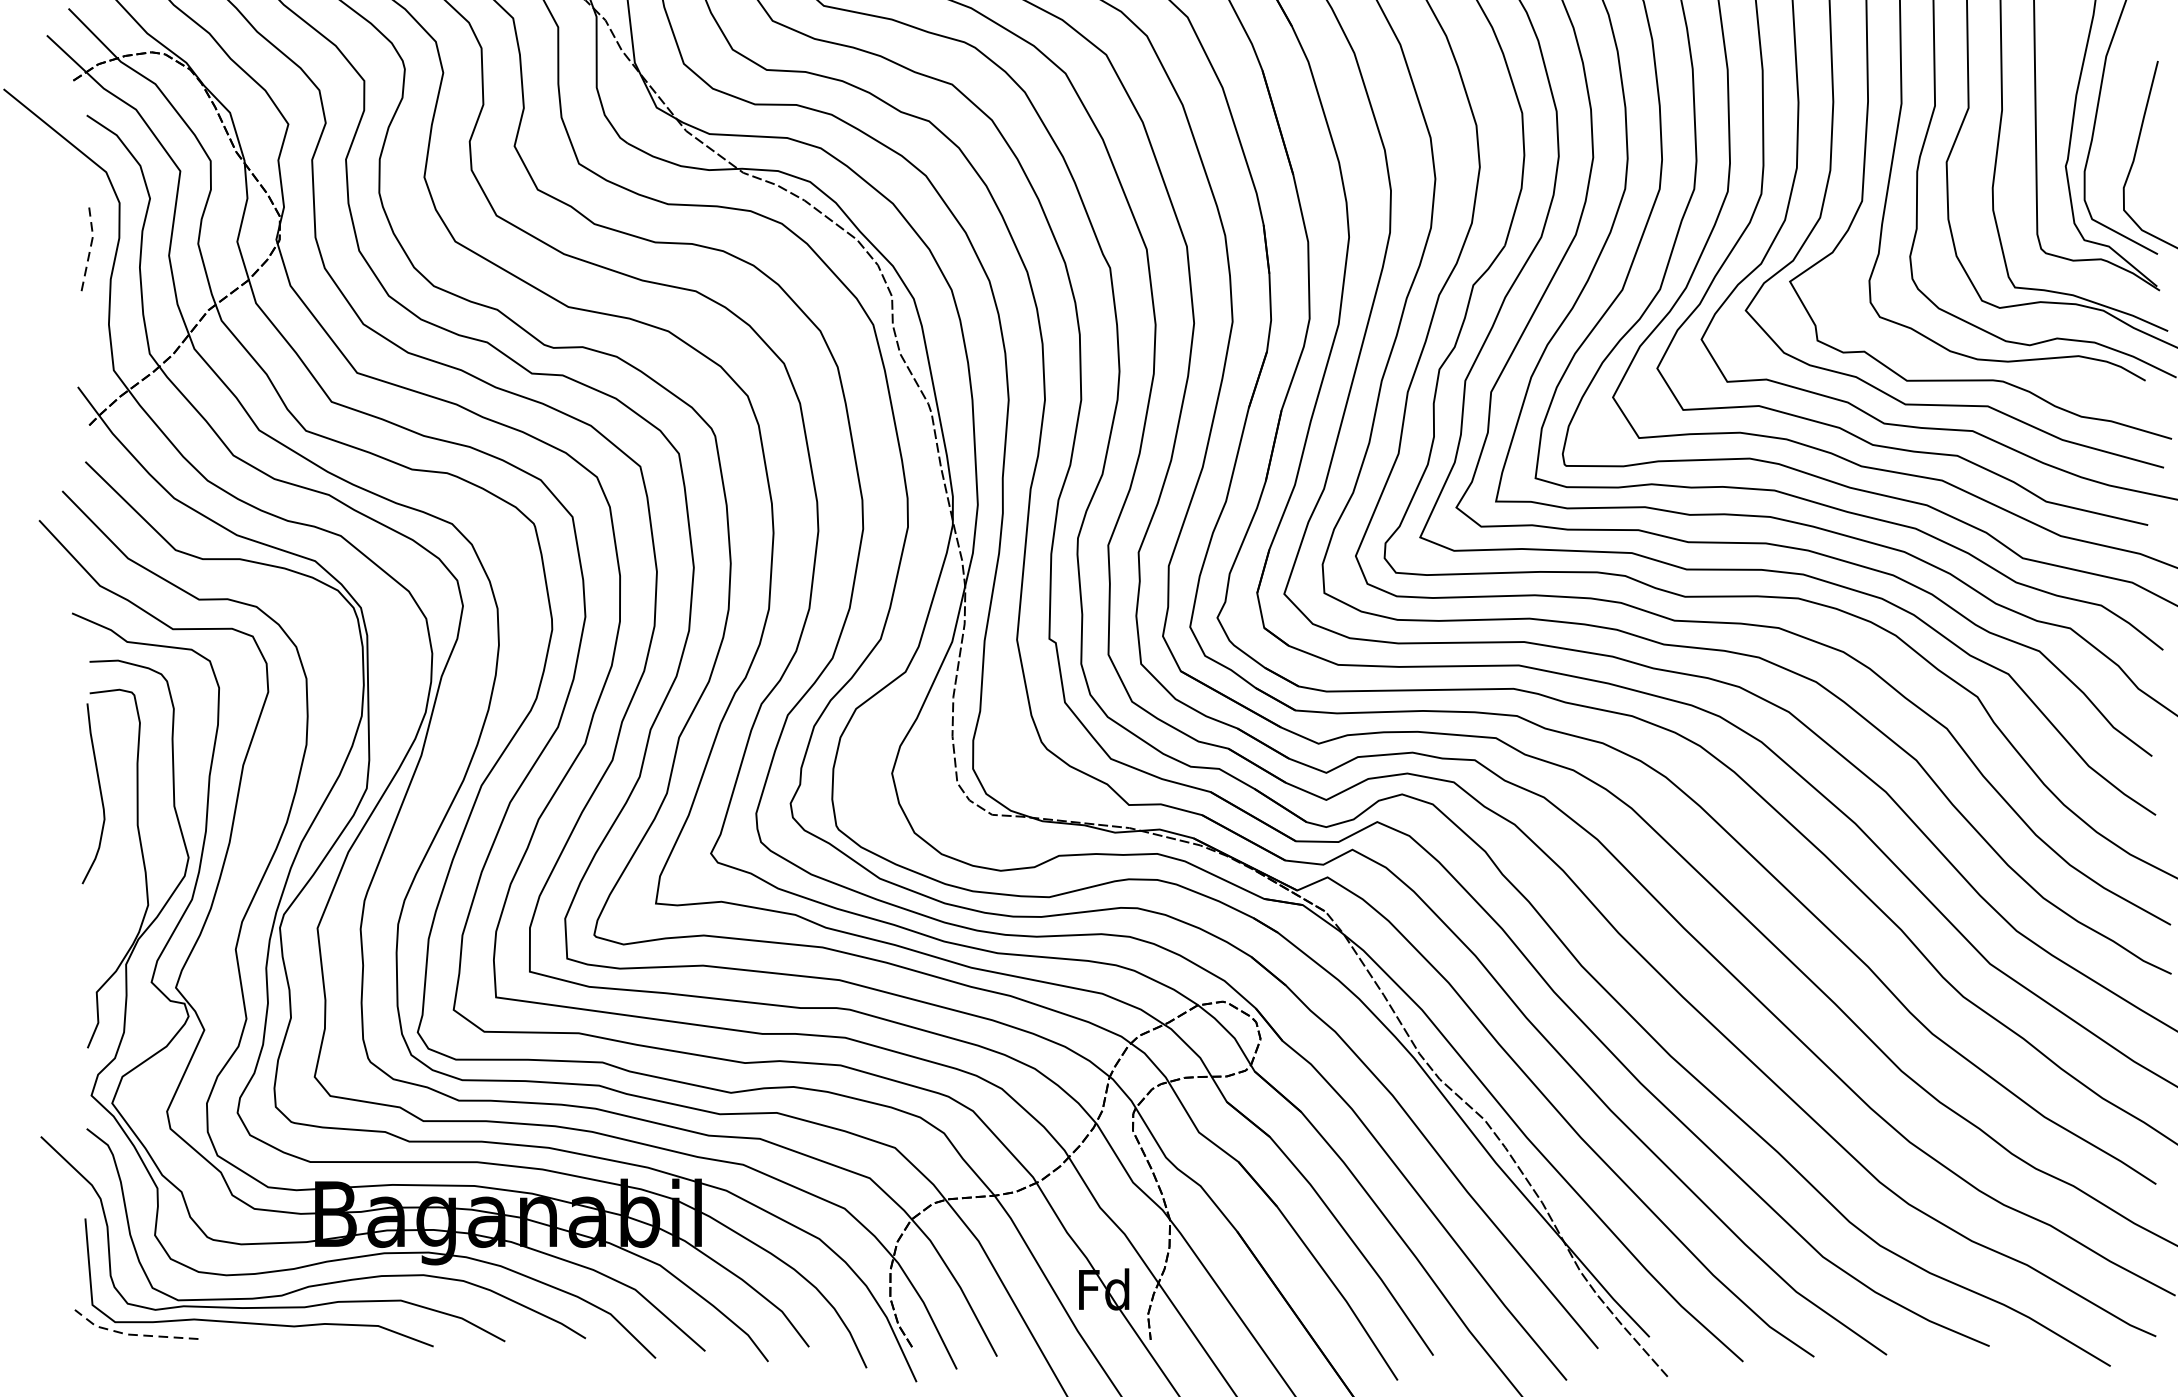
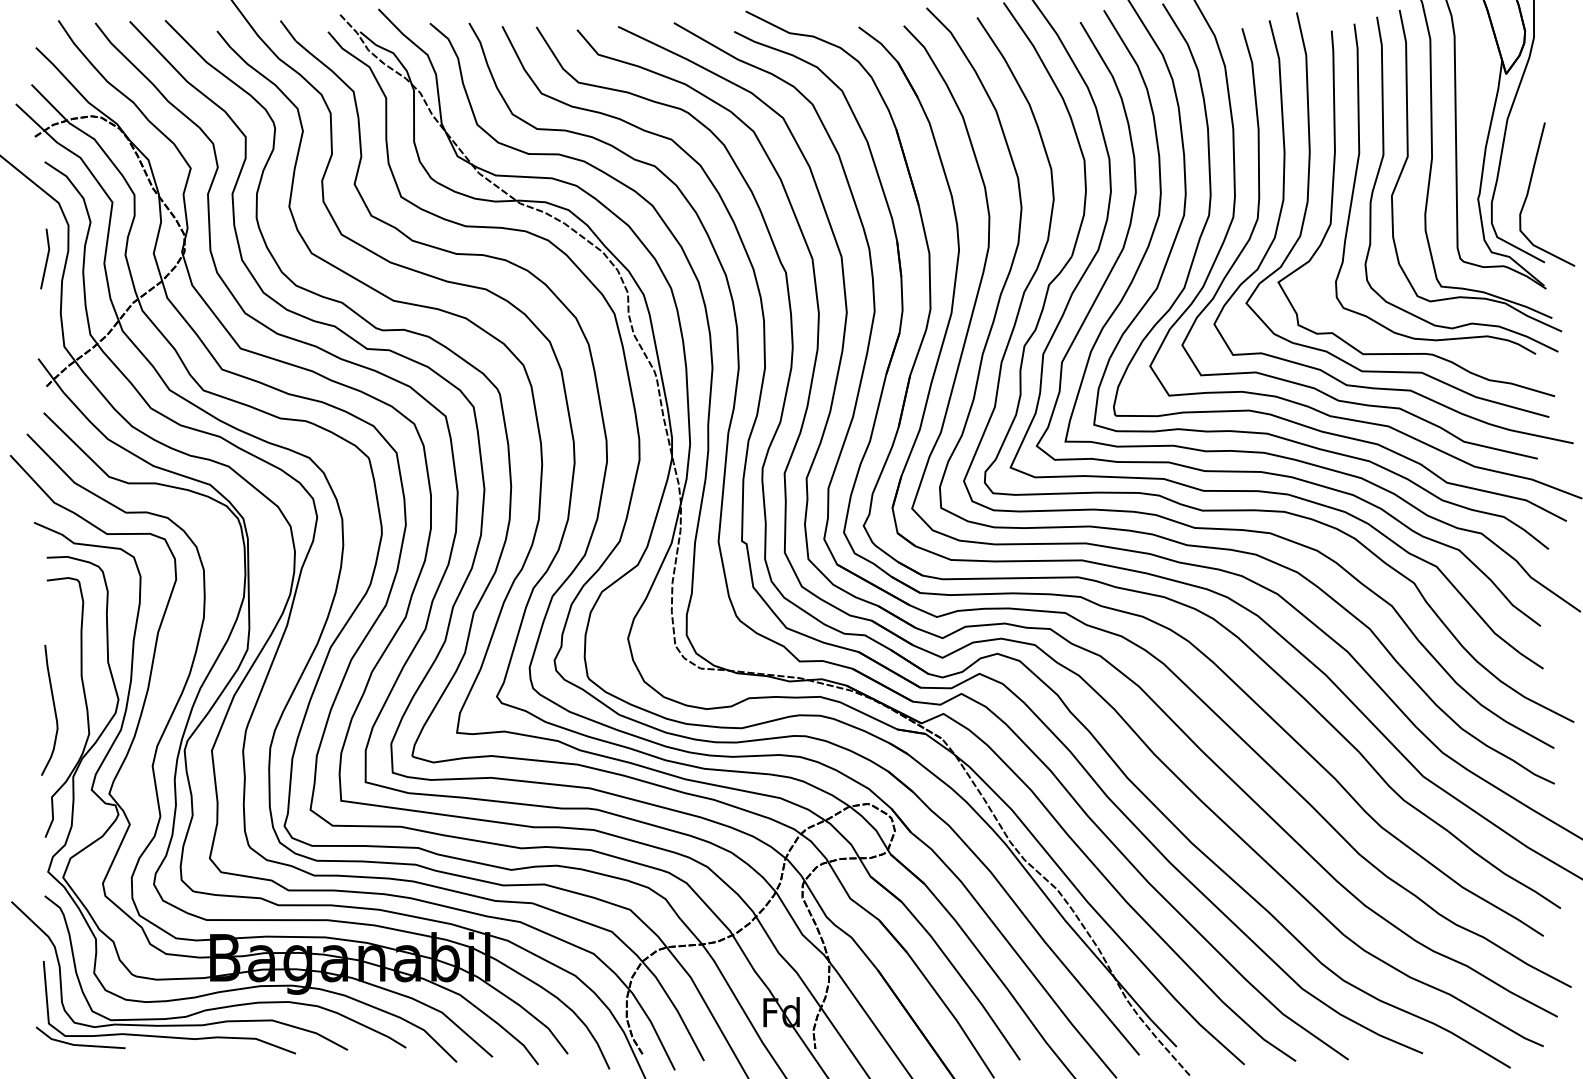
line: (90, 248) -> (47, 258), dashed -> solid
curve: (98, 791) -> (53, 708), moved
line: (130, 1335) -> (76, 1045), dashed -> solid

